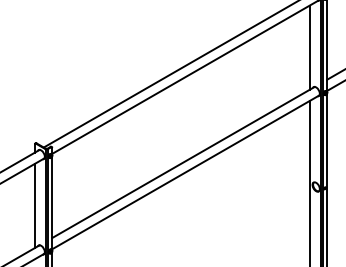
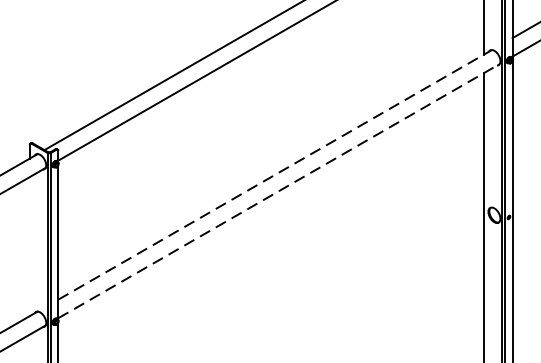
line: (183, 162) -> (275, 174), solid -> dashed
line: (186, 172) -> (280, 191), solid -> dashed
line: (34, 205) -> (29, 245), removed

